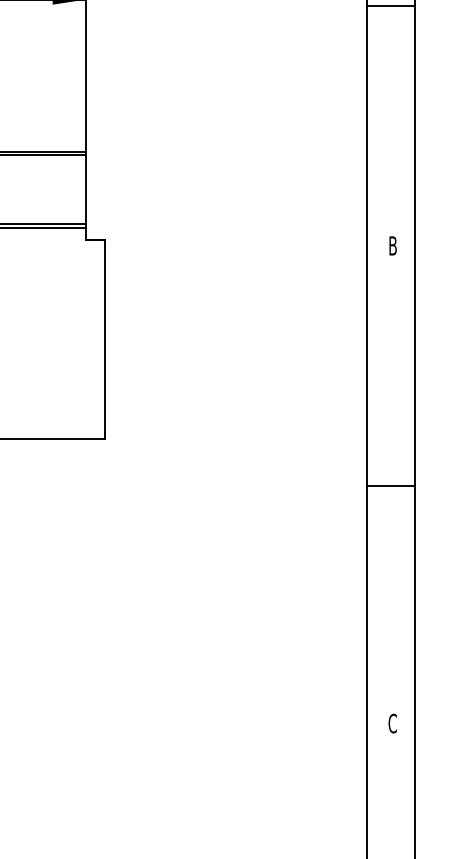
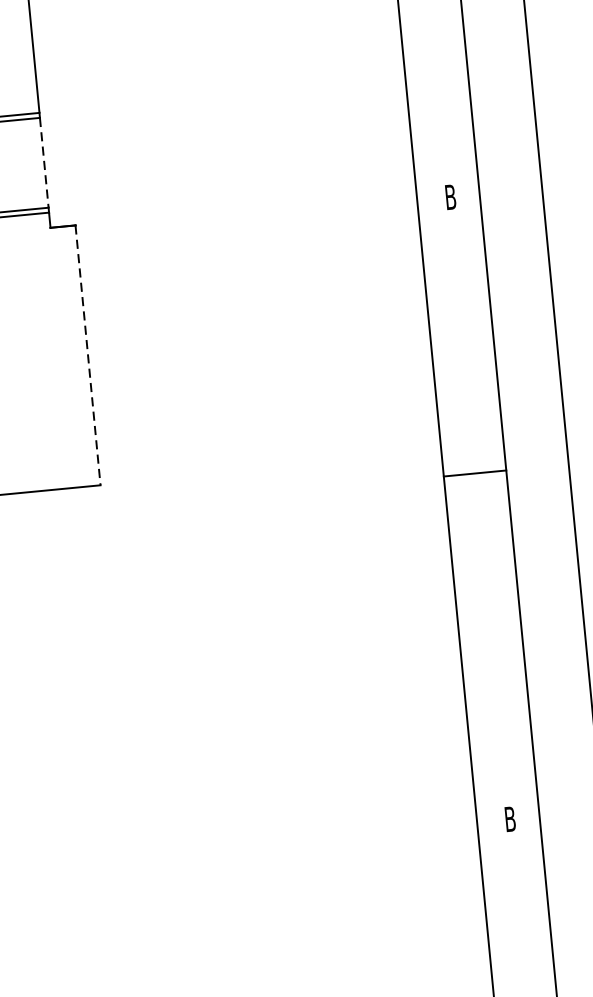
line: (86, 190) -> (44, 163), solid -> dashed
line: (105, 339) -> (88, 355), solid -> dashed
line: (391, 485) -> (475, 472), moved
text: (392, 723) -> (509, 819), C -> B

